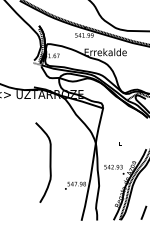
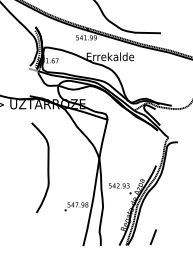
curve: (49, 162) -> (47, 167), moved

